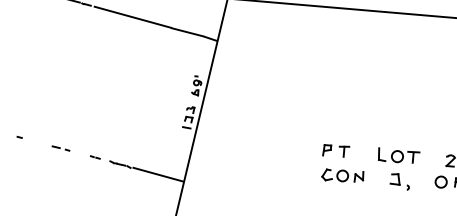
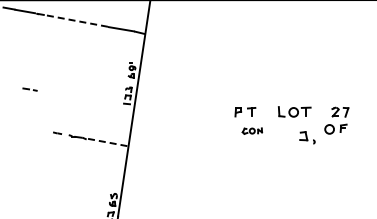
line: (134, 17) -> (78, 21), solid -> dashed
line: (60, 148) -> (29, 89), moved
line: (159, 174) -> (108, 142), solid -> dashed
part: (343, 175) -> (252, 130), size x0.6
part: (400, 181) -> (307, 137), moved

